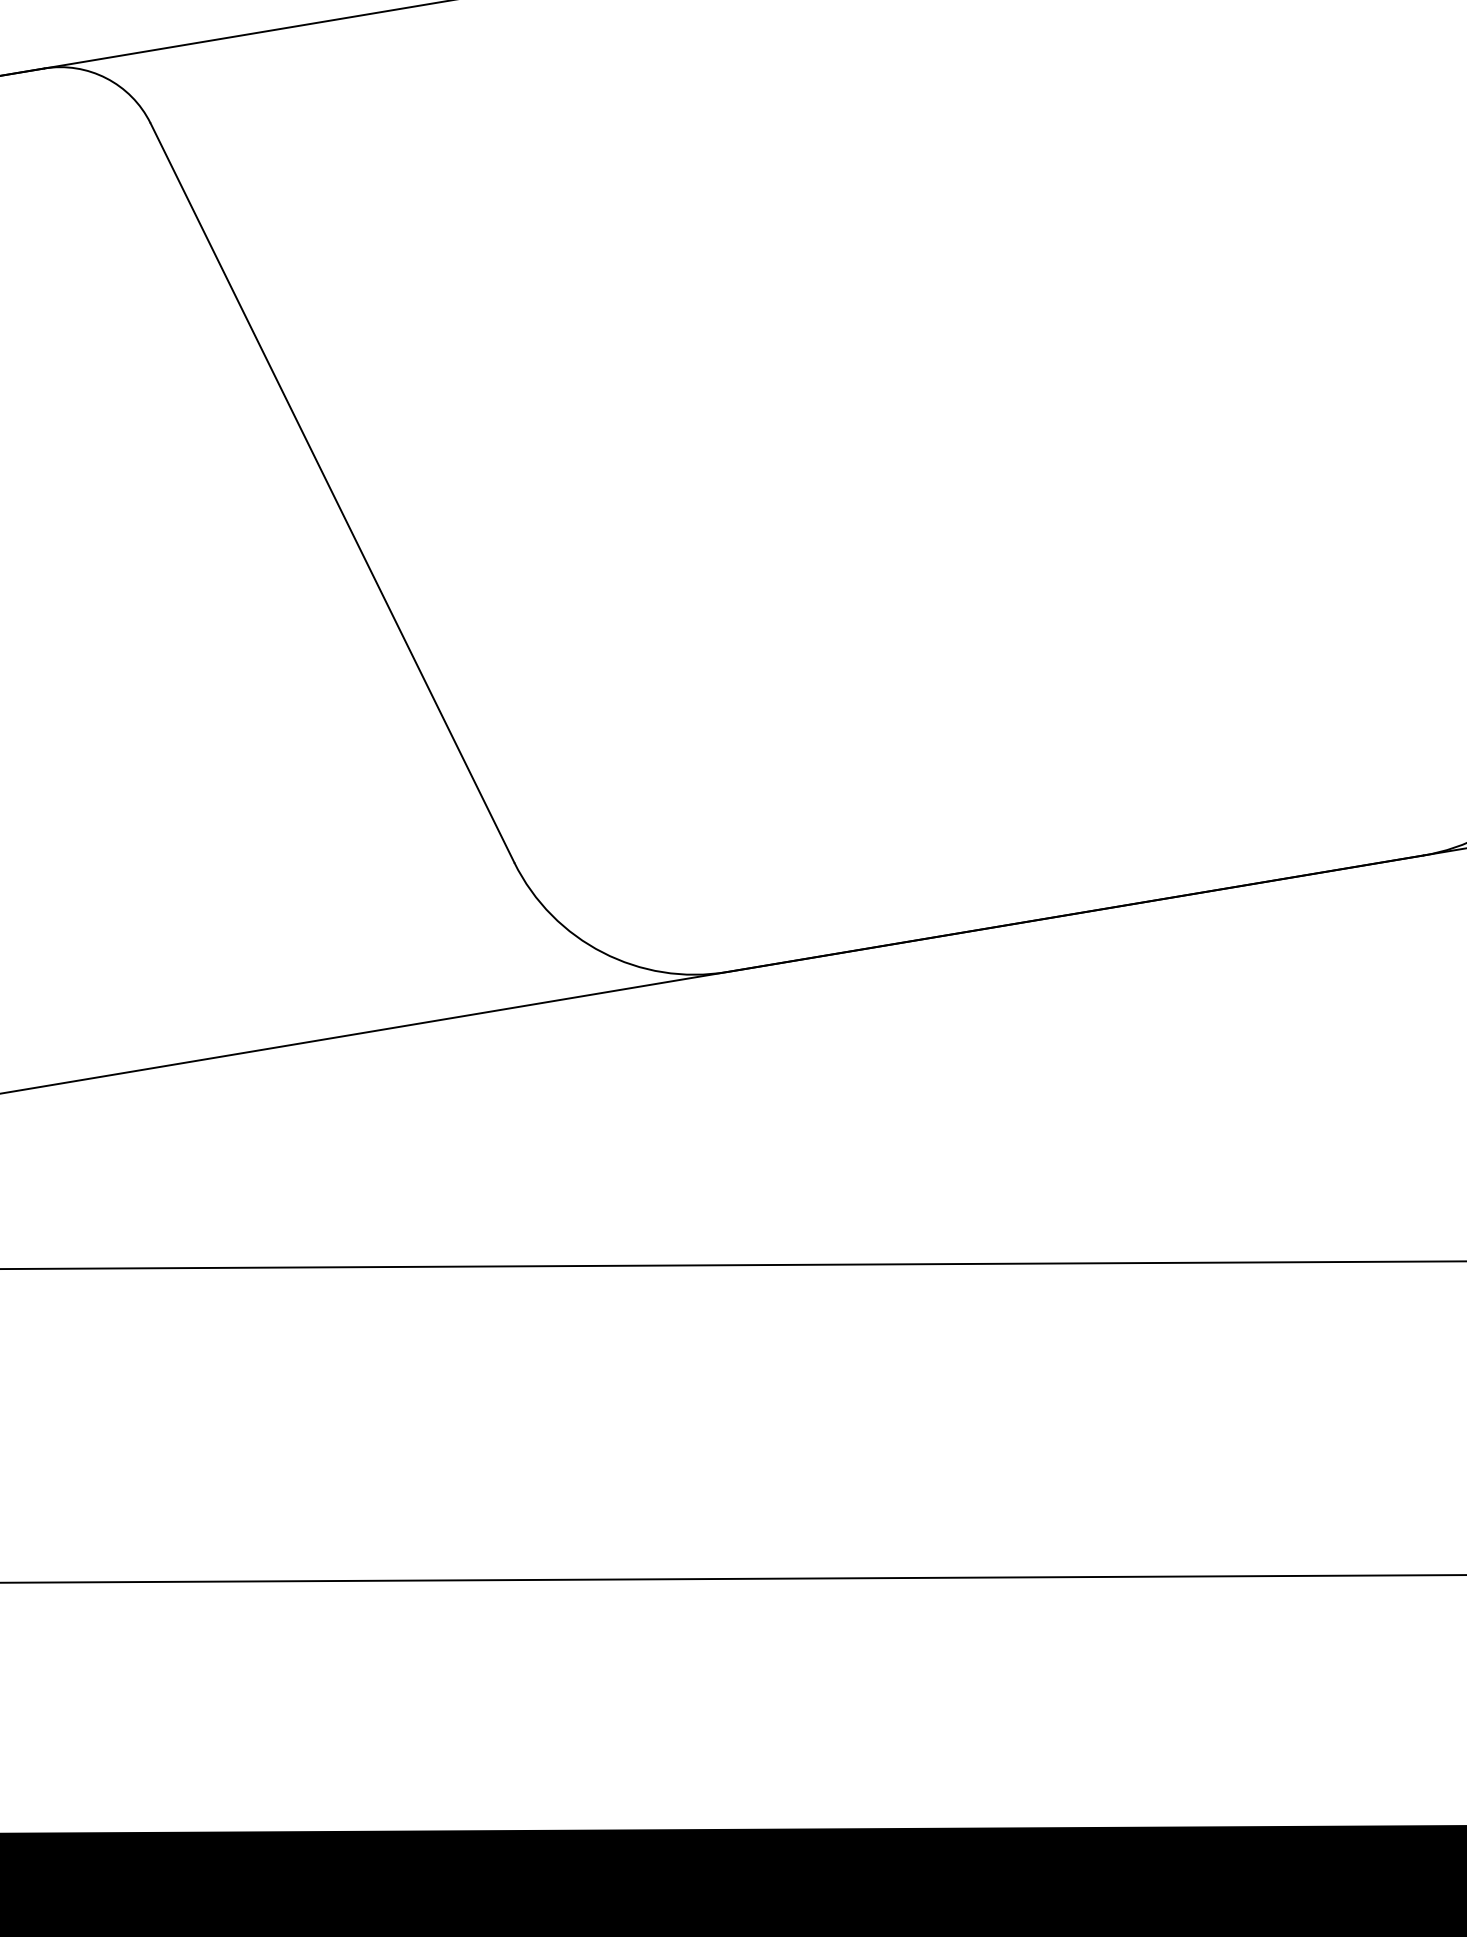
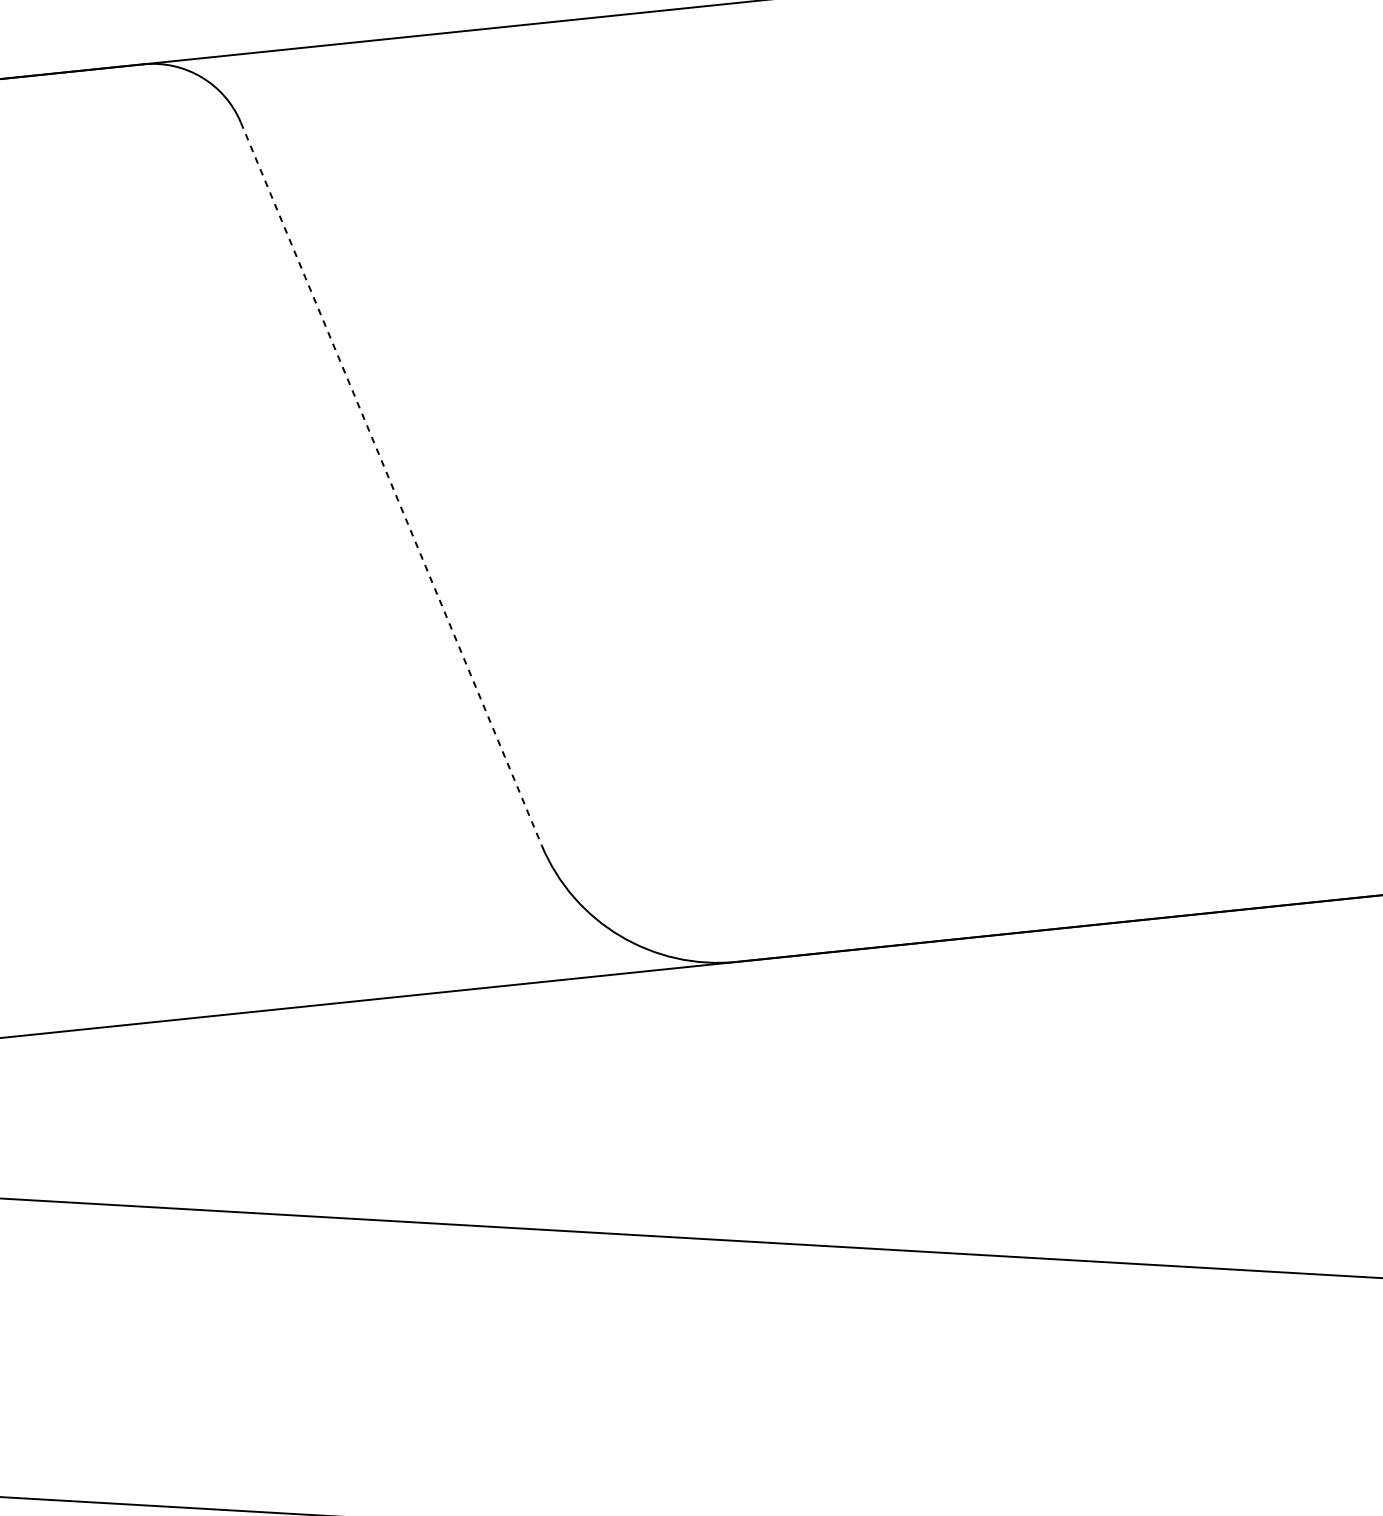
line: (332, 492) -> (391, 483), solid -> dashed

